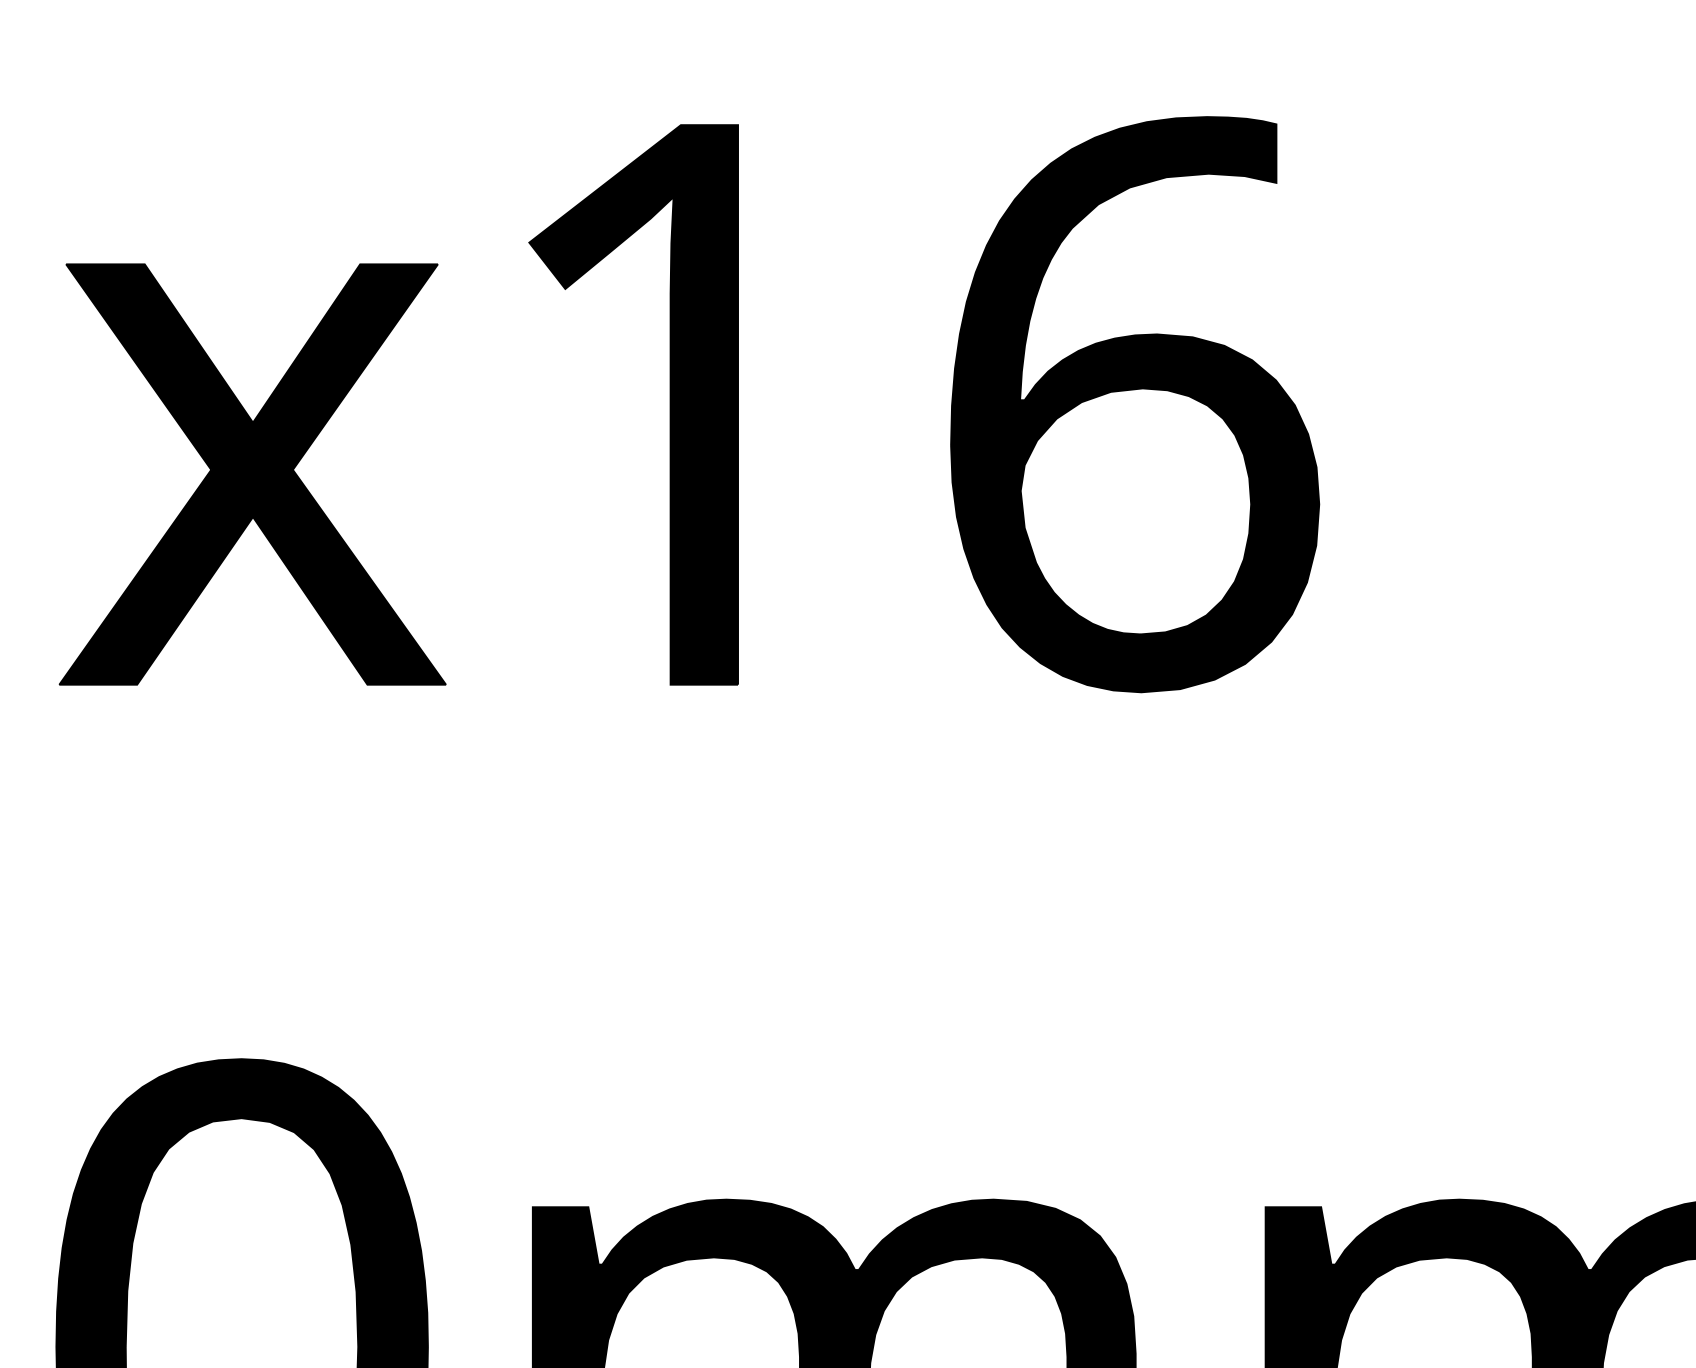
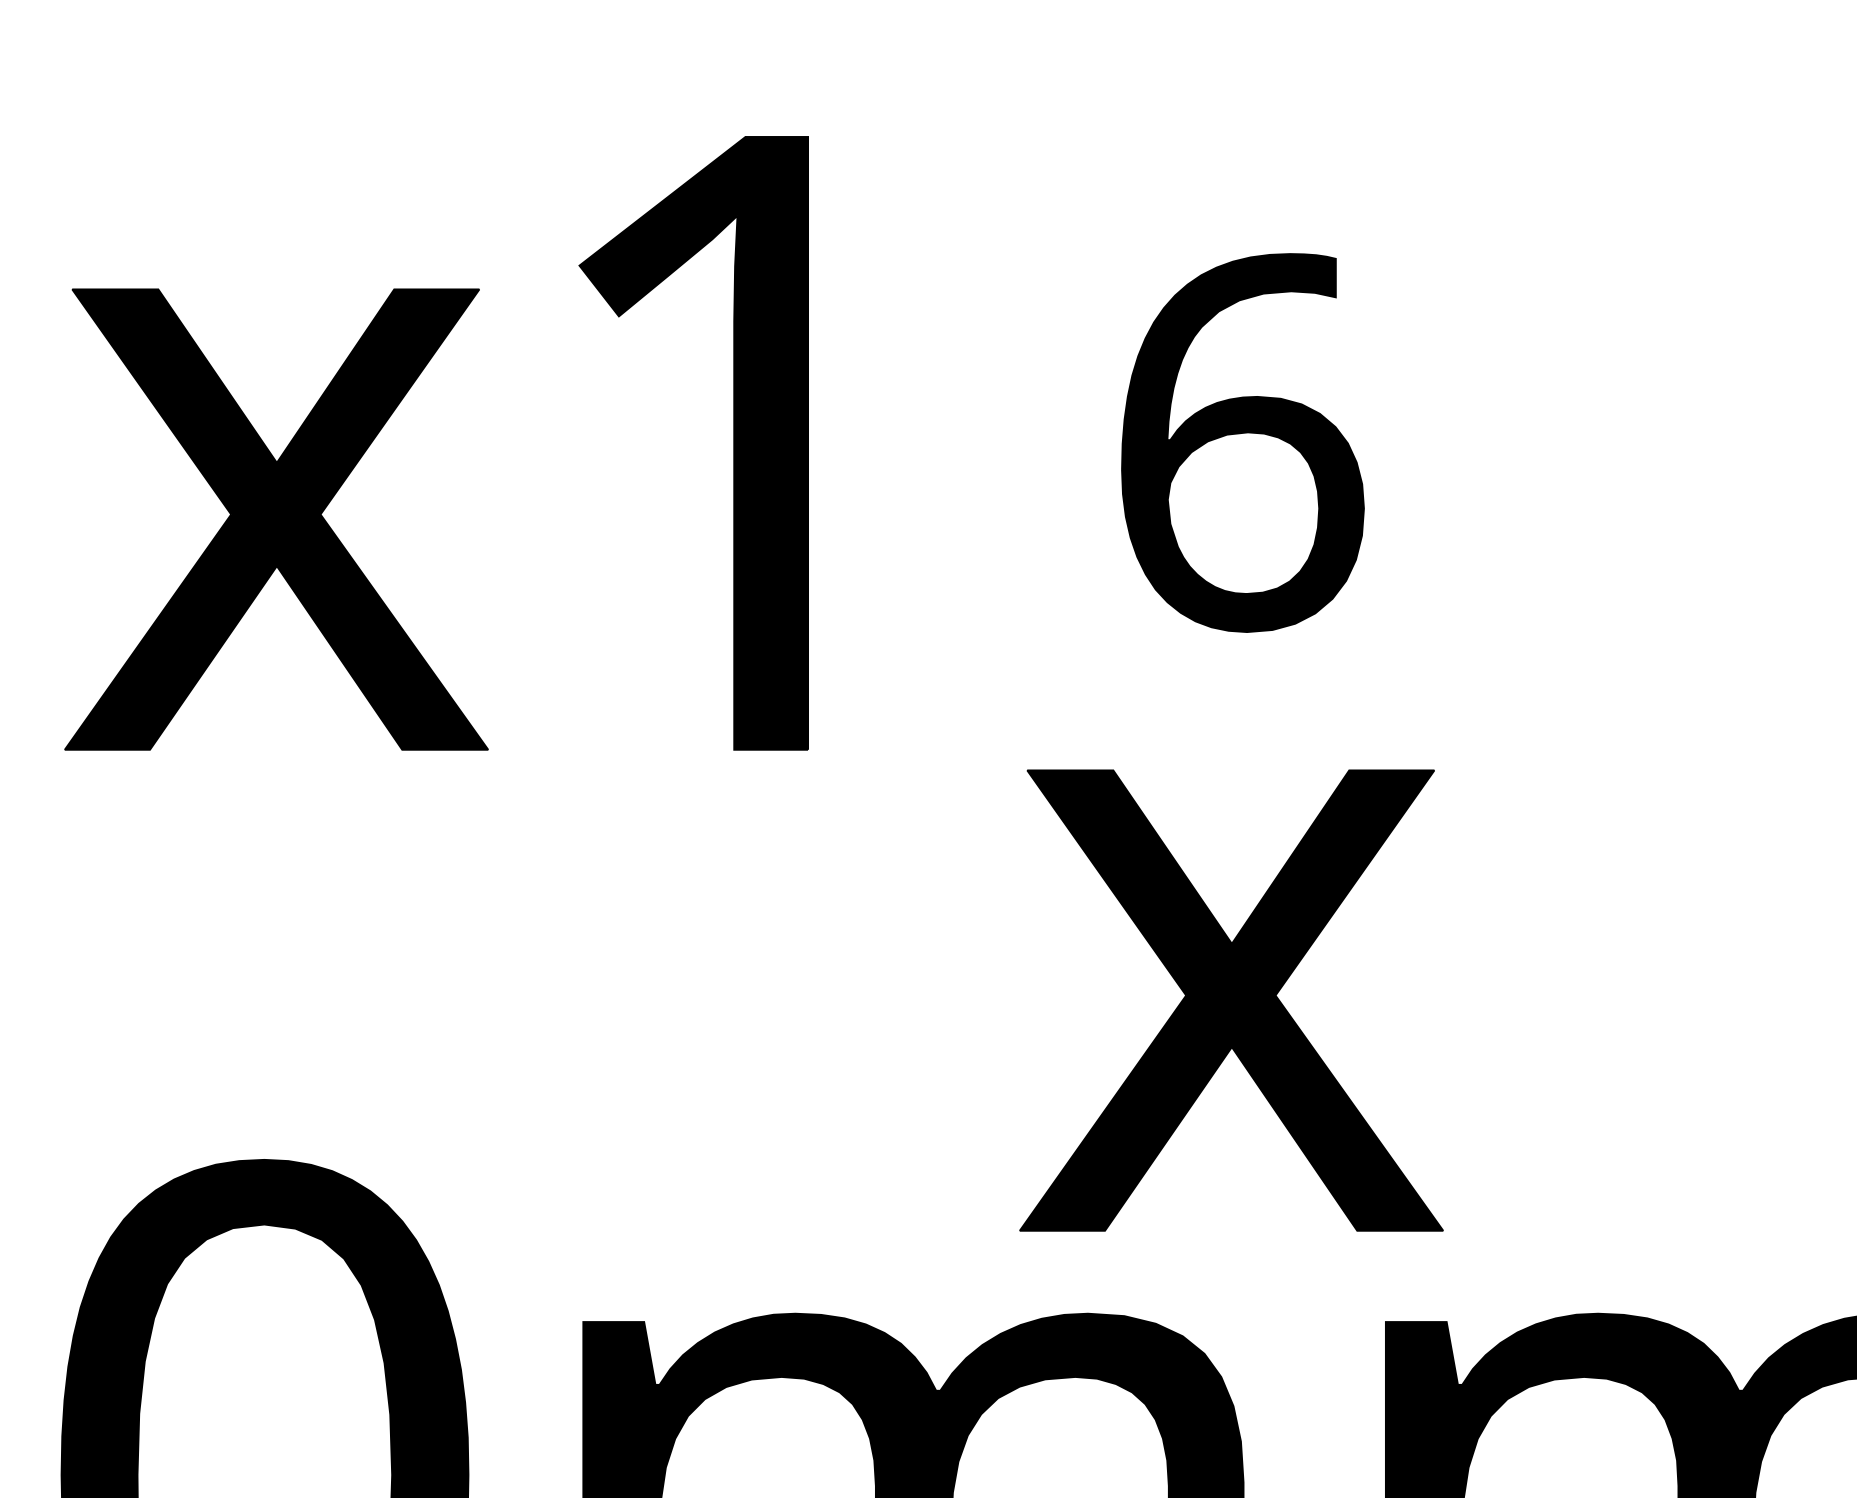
part: (1134, 404) -> (1242, 442), size x0.6
part: (1124, 913) -> (1231, 1000), added

